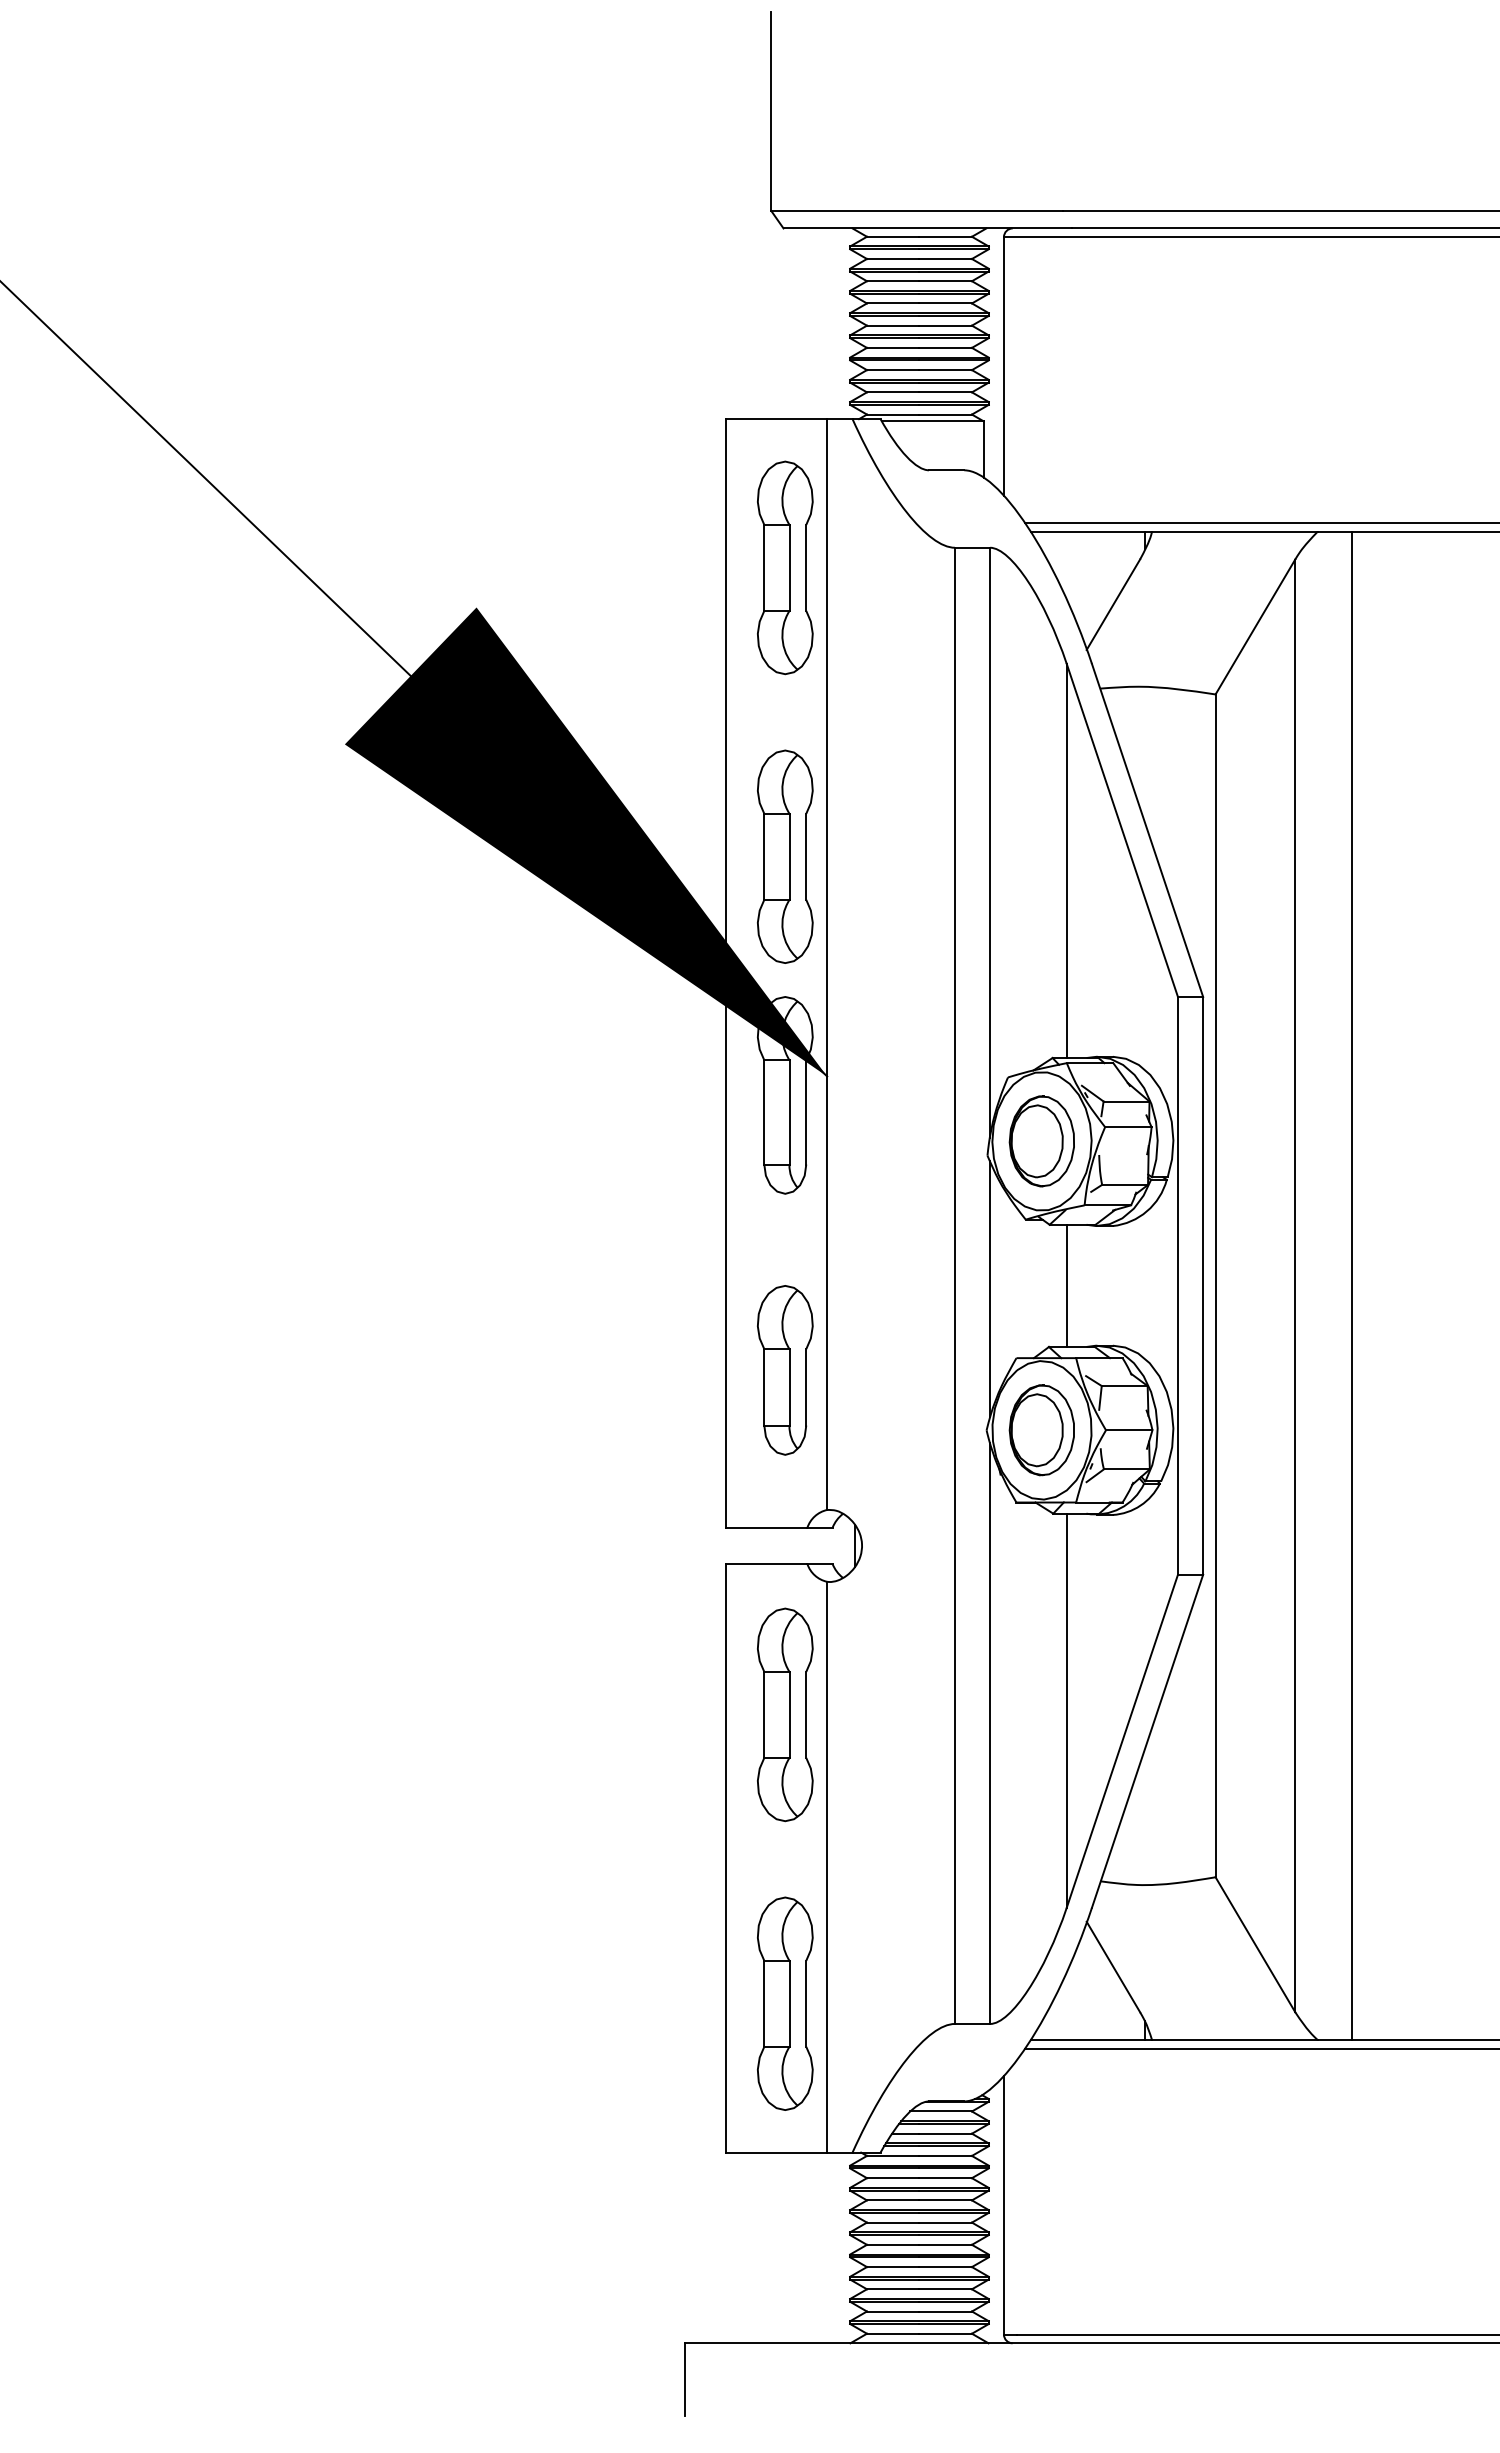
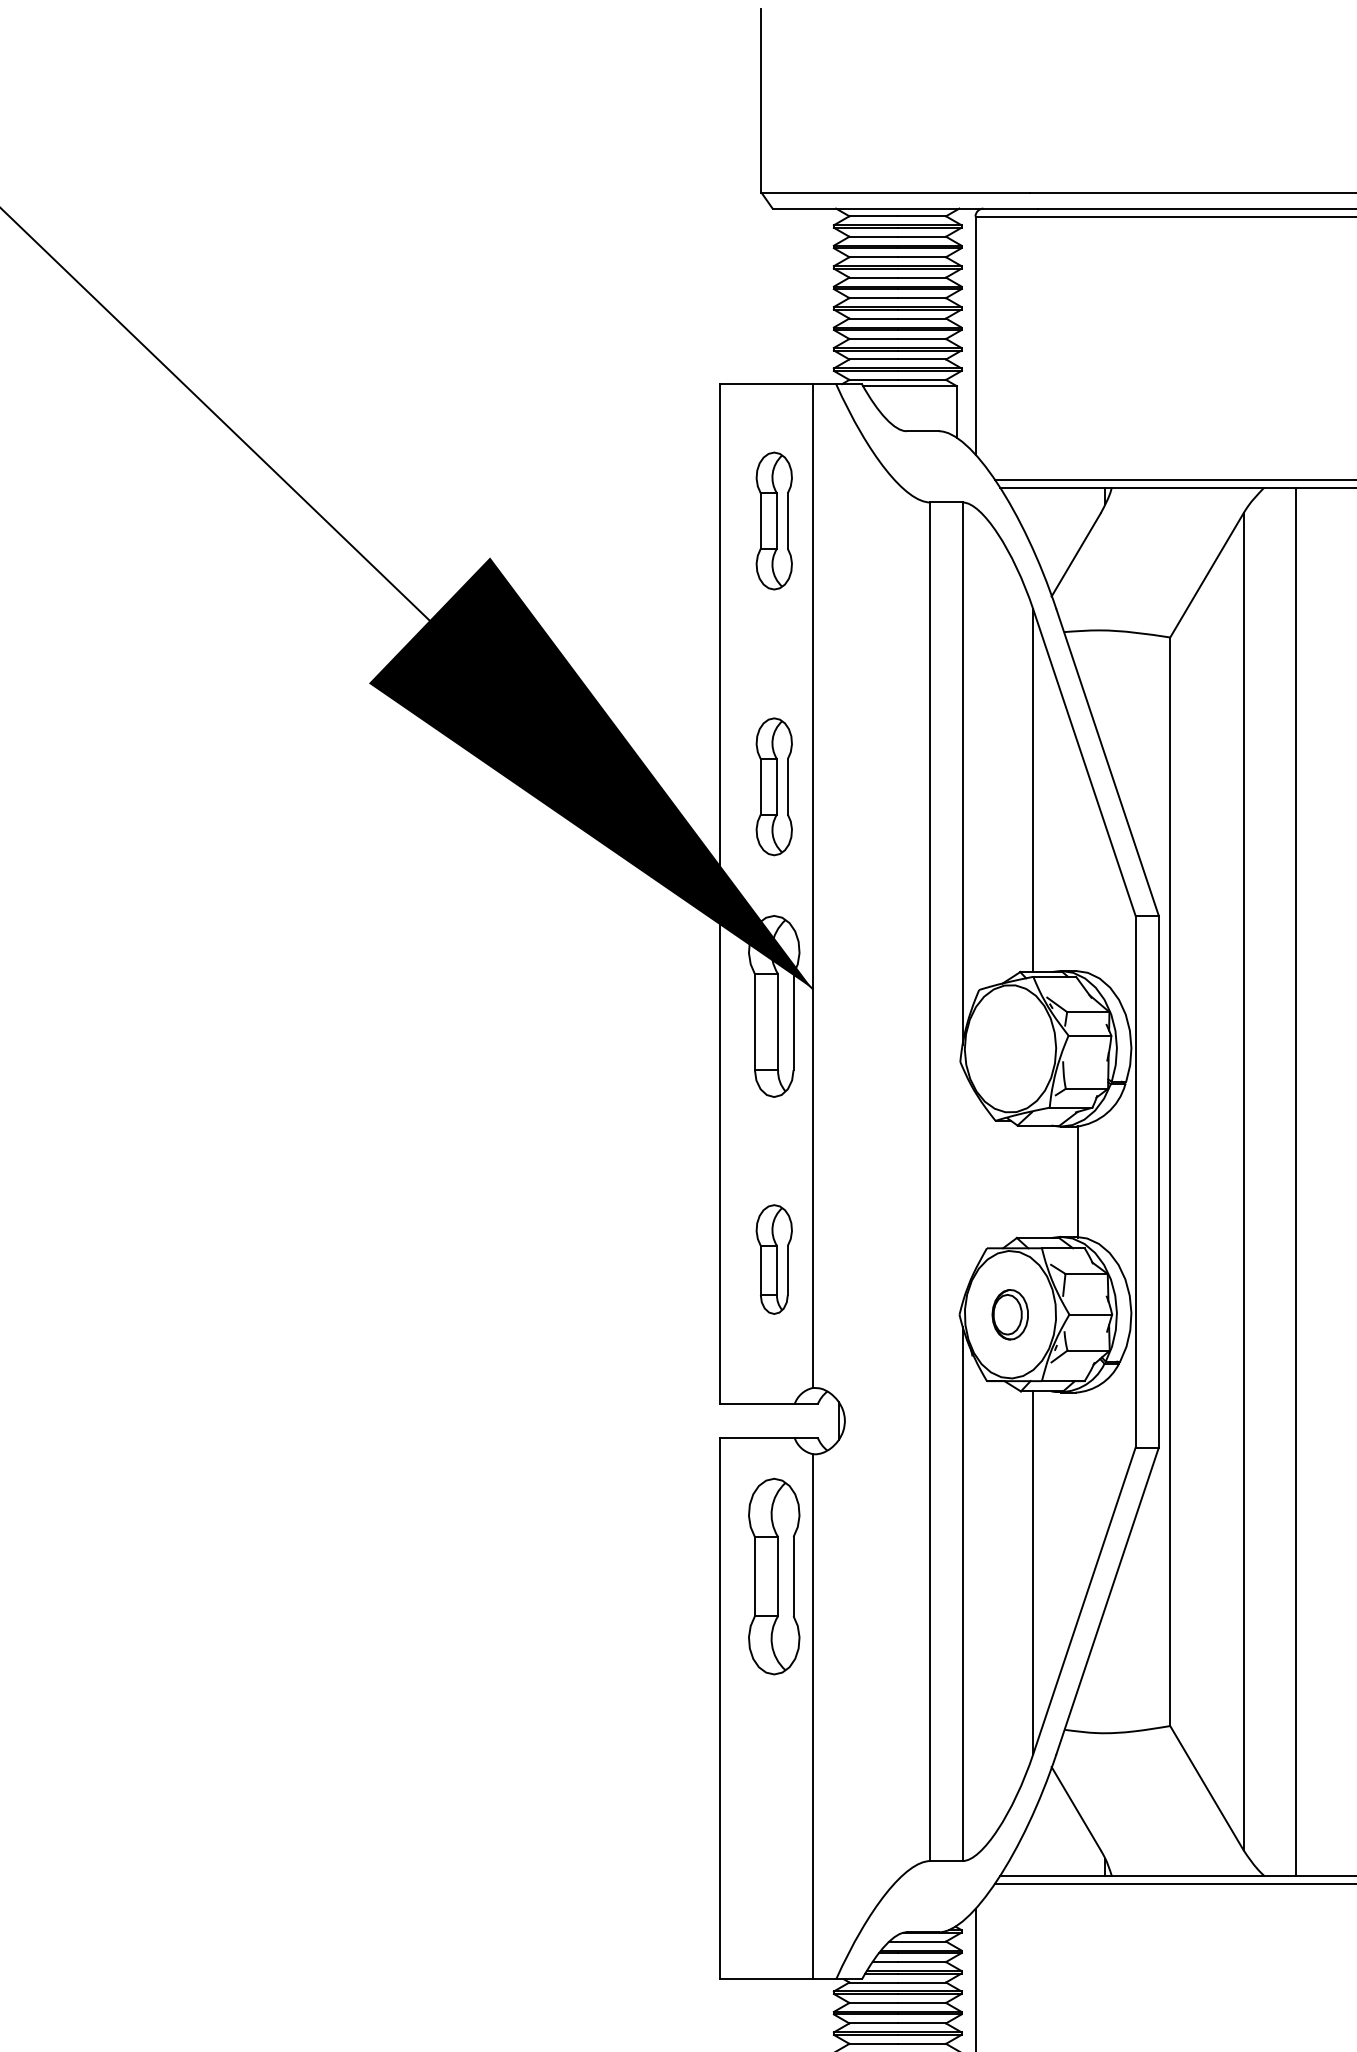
part: (785, 567) -> (774, 520), size x0.7
part: (785, 856) -> (774, 786), size x0.7
part: (1041, 1141) -> (1010, 1048), removed
line: (1066, 1285) -> (1078, 1181), moved
line: (990, 1289) -> (963, 1185), removed
part: (785, 1370) -> (774, 1259), size x0.7
part: (1041, 1430) -> (1010, 1314), size x0.6
part: (785, 2003) -> (774, 1842), removed

